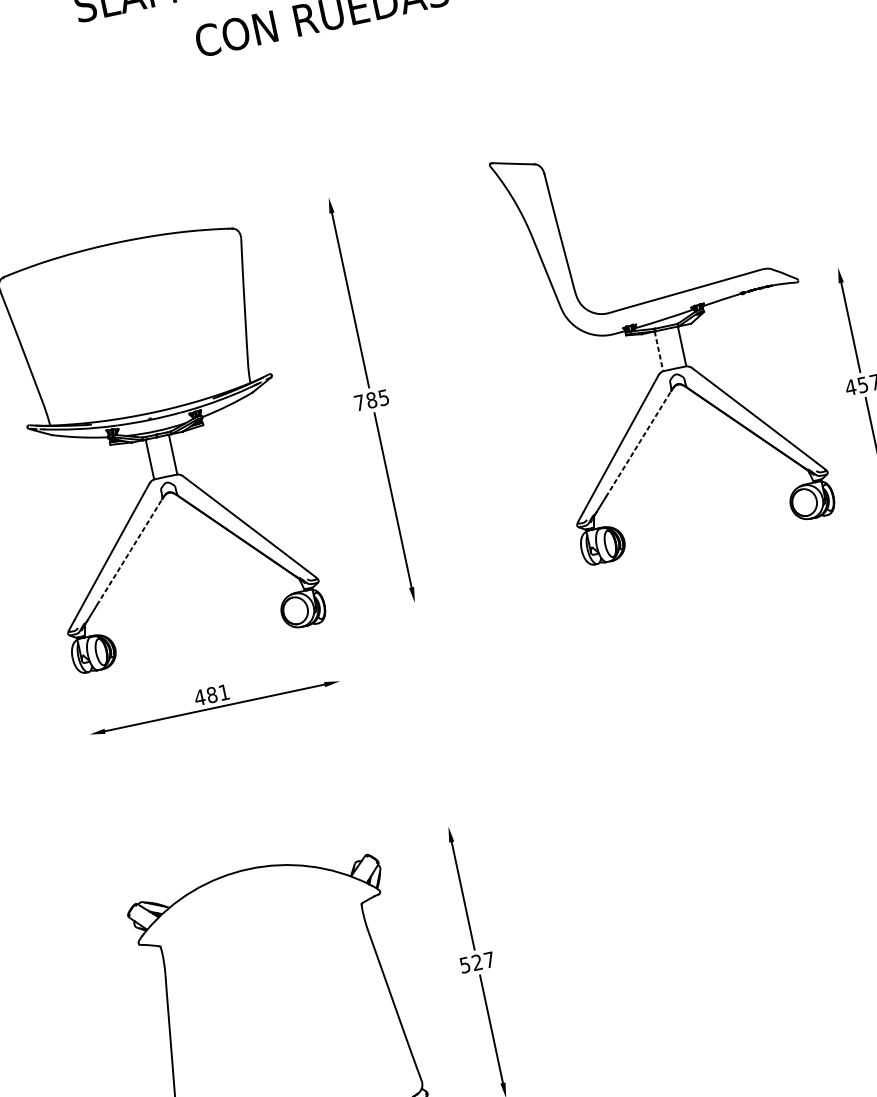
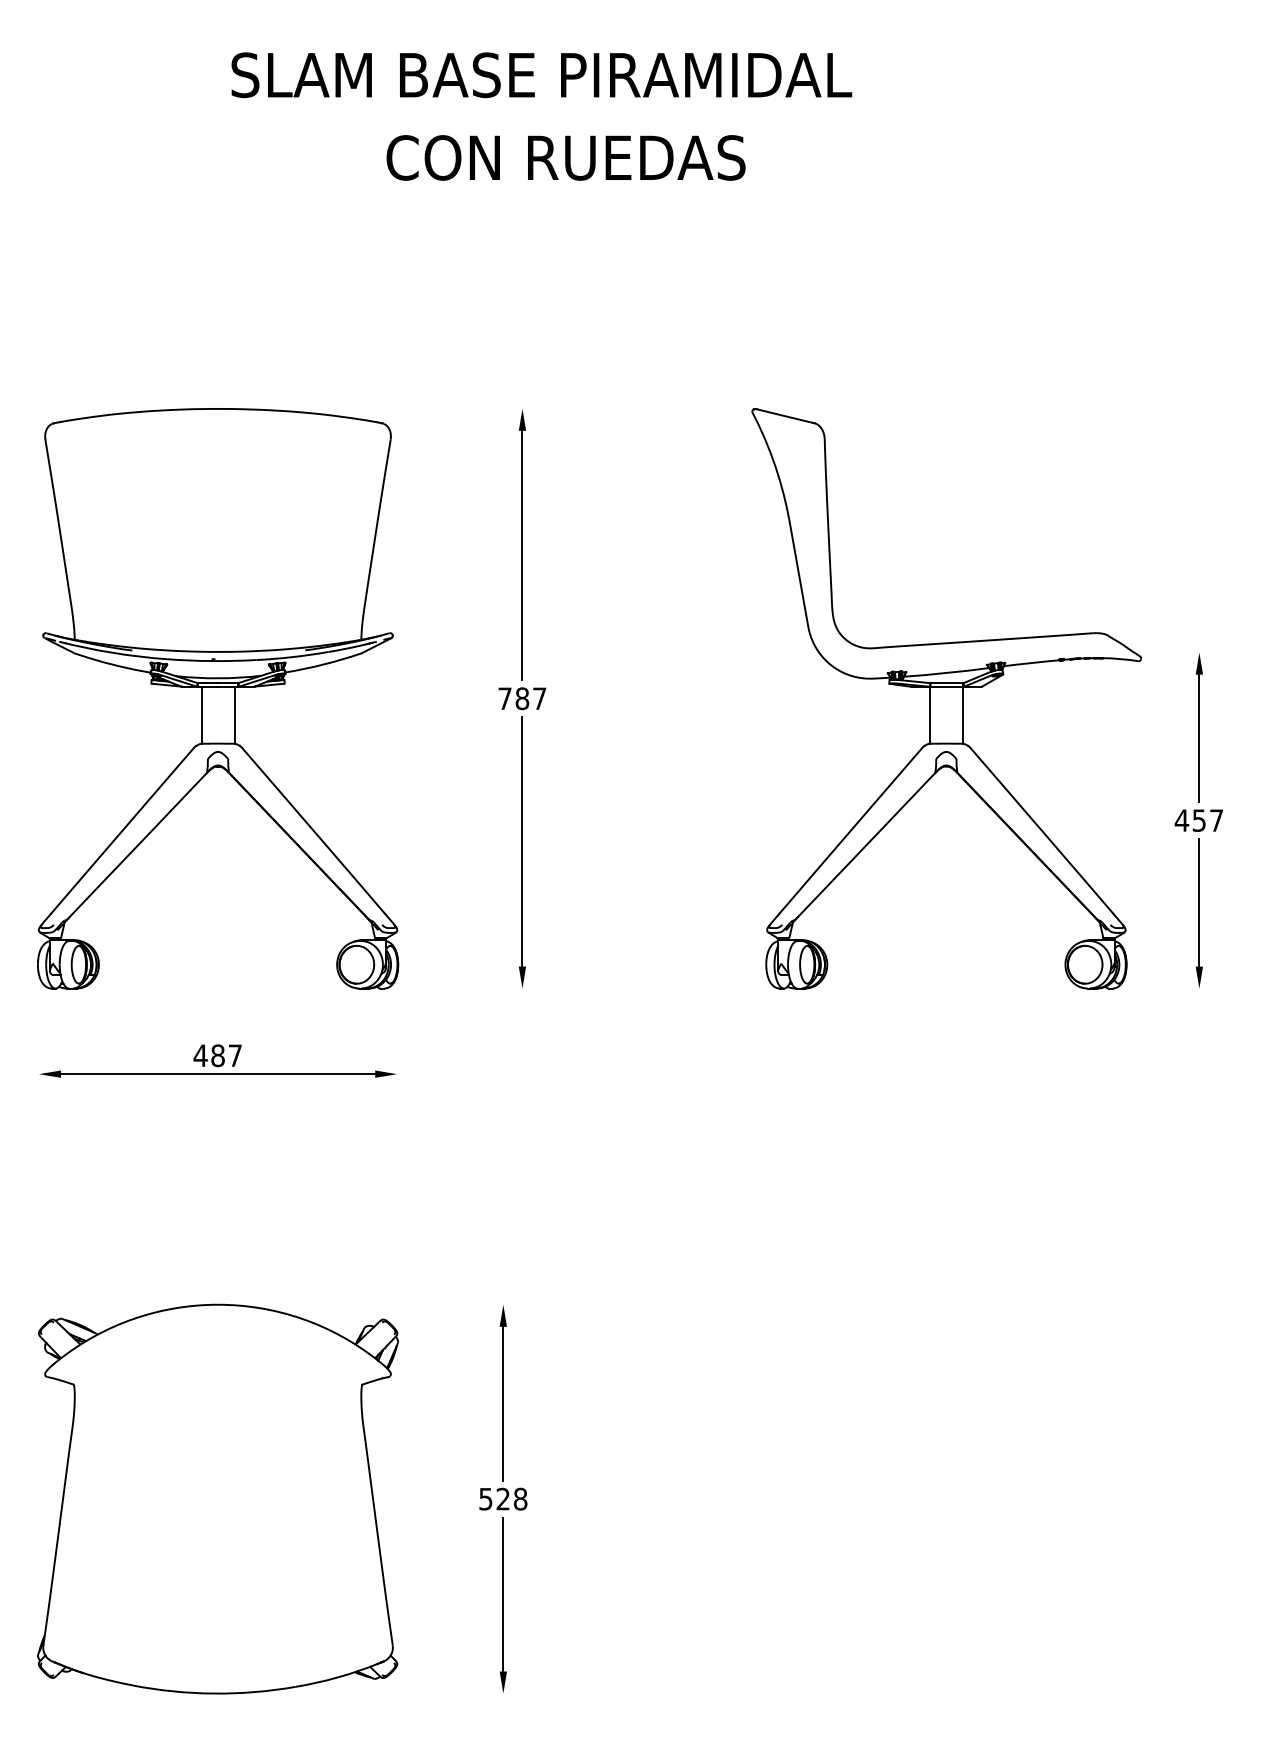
line: (658, 351) -> (929, 715), dashed -> solid
text: (383, 397) -> (539, 698), 785 -> 787
line: (638, 443) -> (875, 835), dashed -> solid
line: (130, 551) -> (147, 835), dashed -> solid
text: (224, 692) -> (235, 1055), 481 -> 487
text: (489, 959) -> (520, 1498), 527 -> 528

